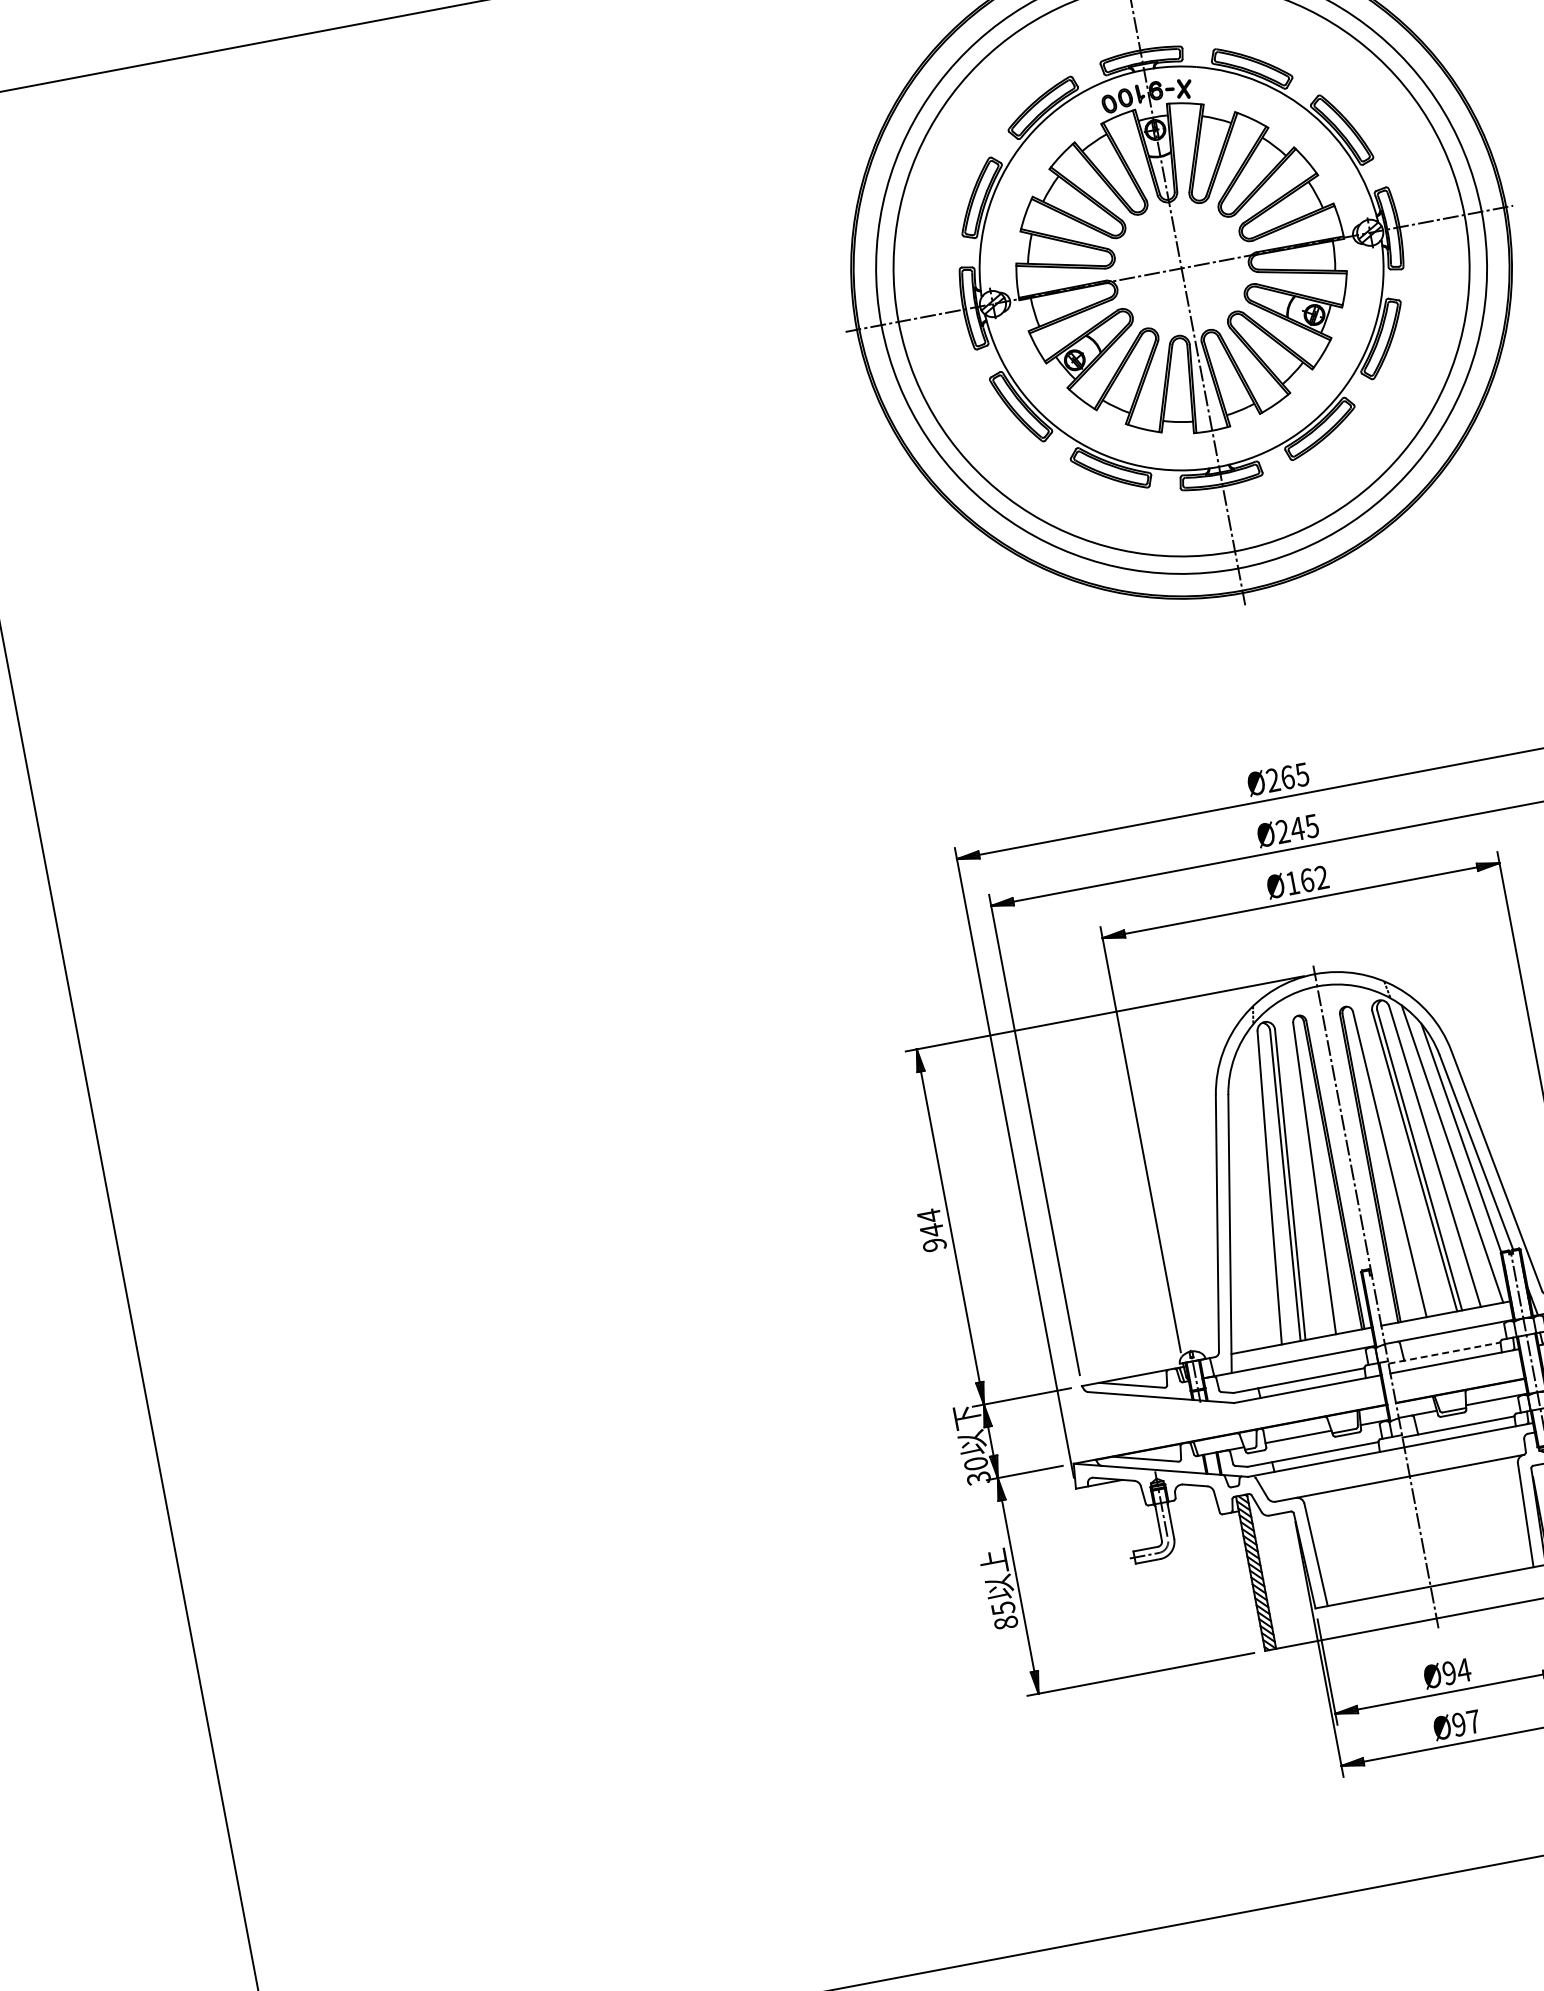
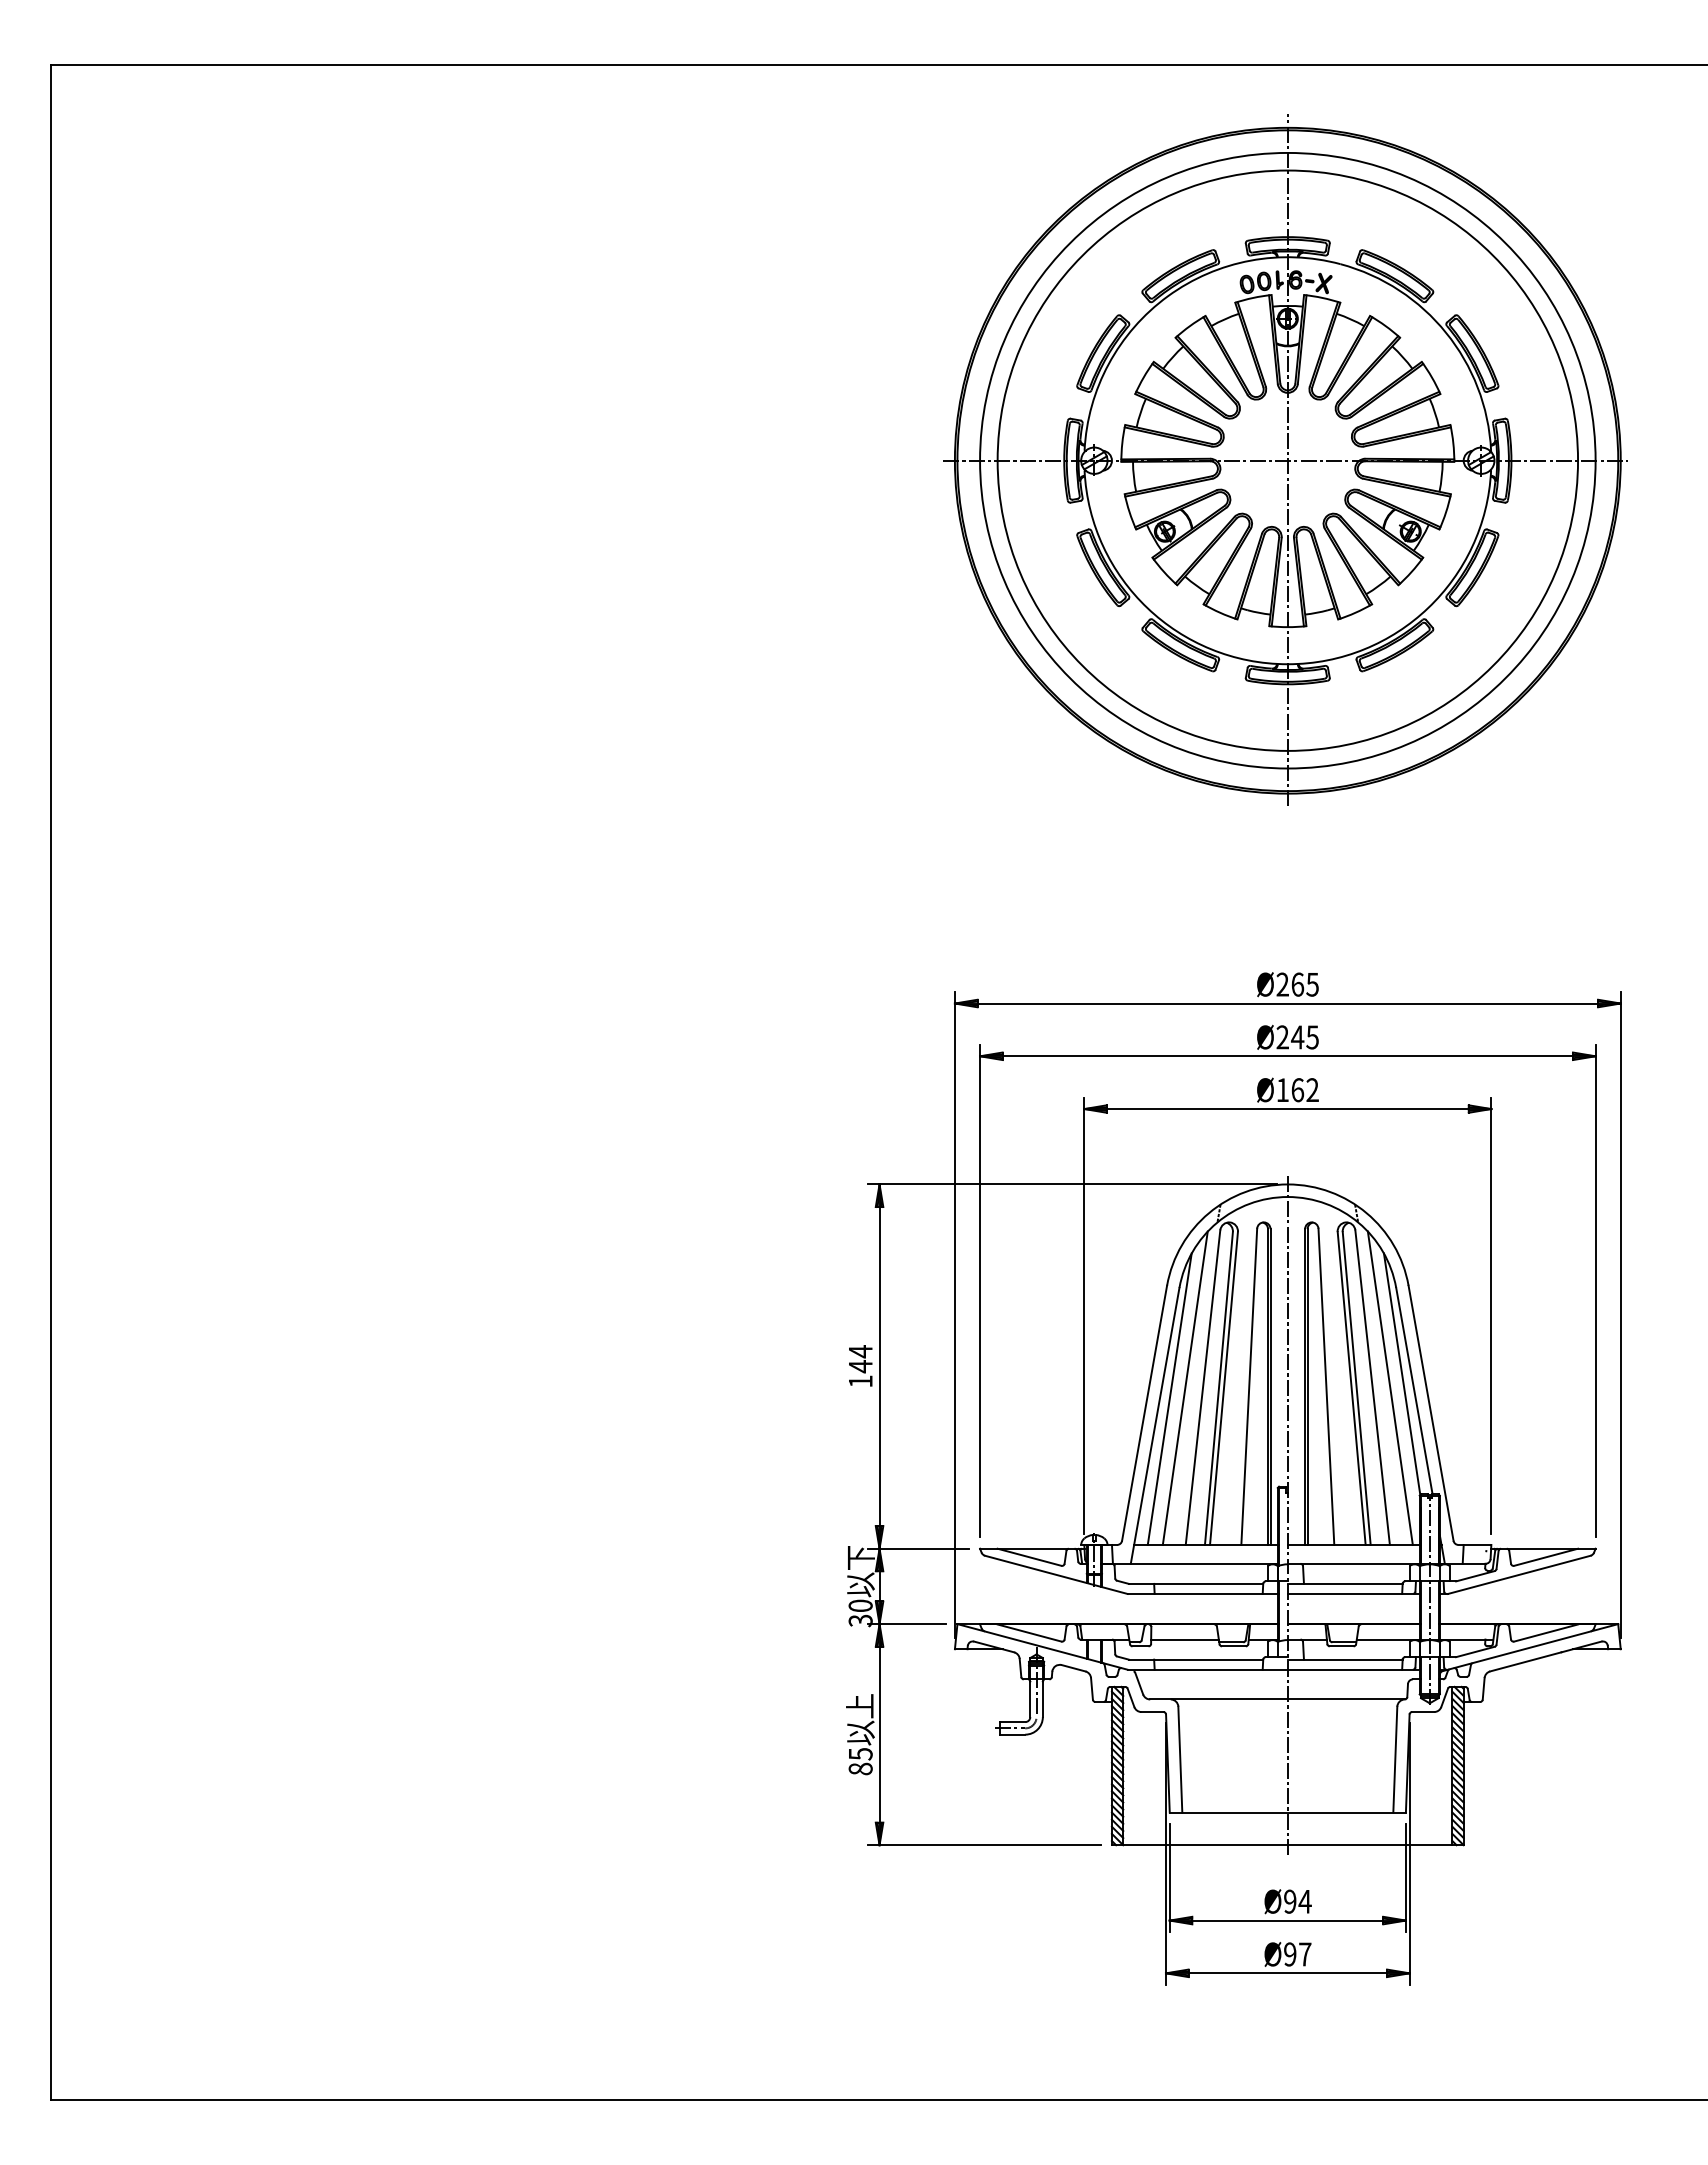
line: (1251, 1191) -> (1184, 1387), added
line: (1238, 1204) -> (1169, 1398), added
text: (934, 1245) -> (860, 1381), 944 -> 144
line: (1444, 1352) -> (1345, 1583), dashed -> solid

